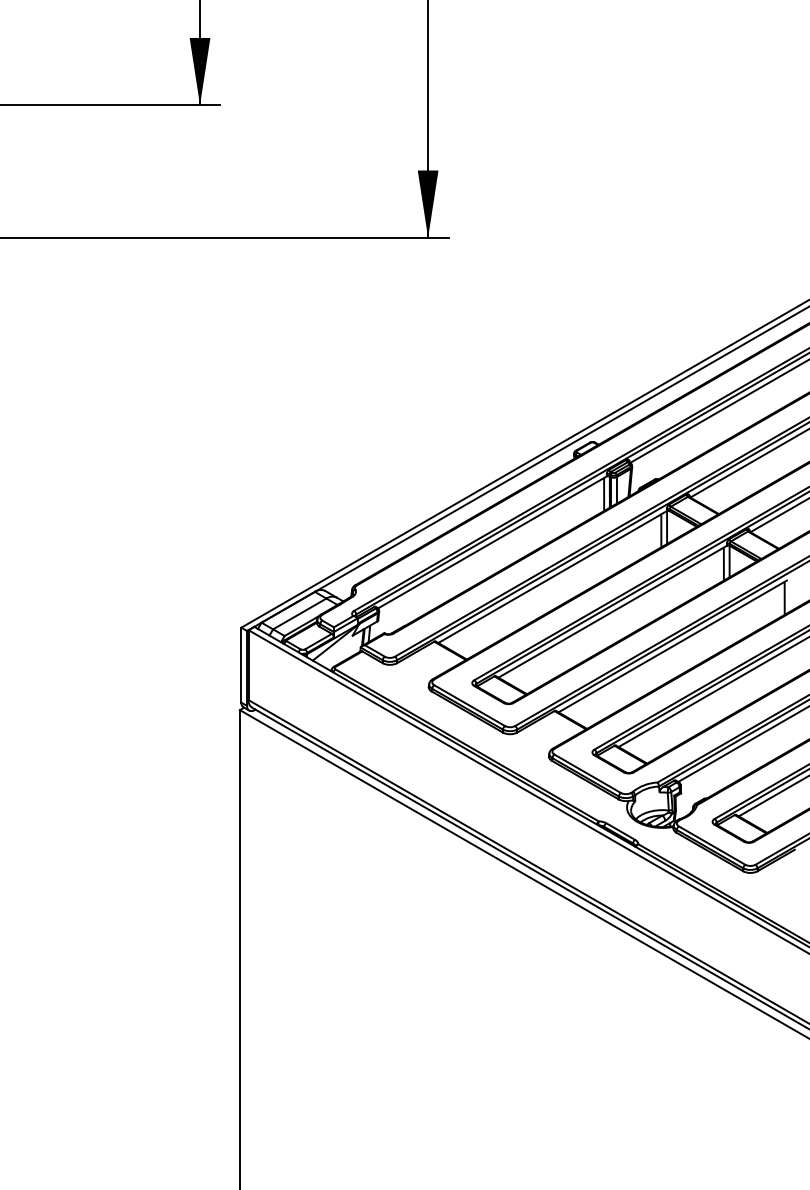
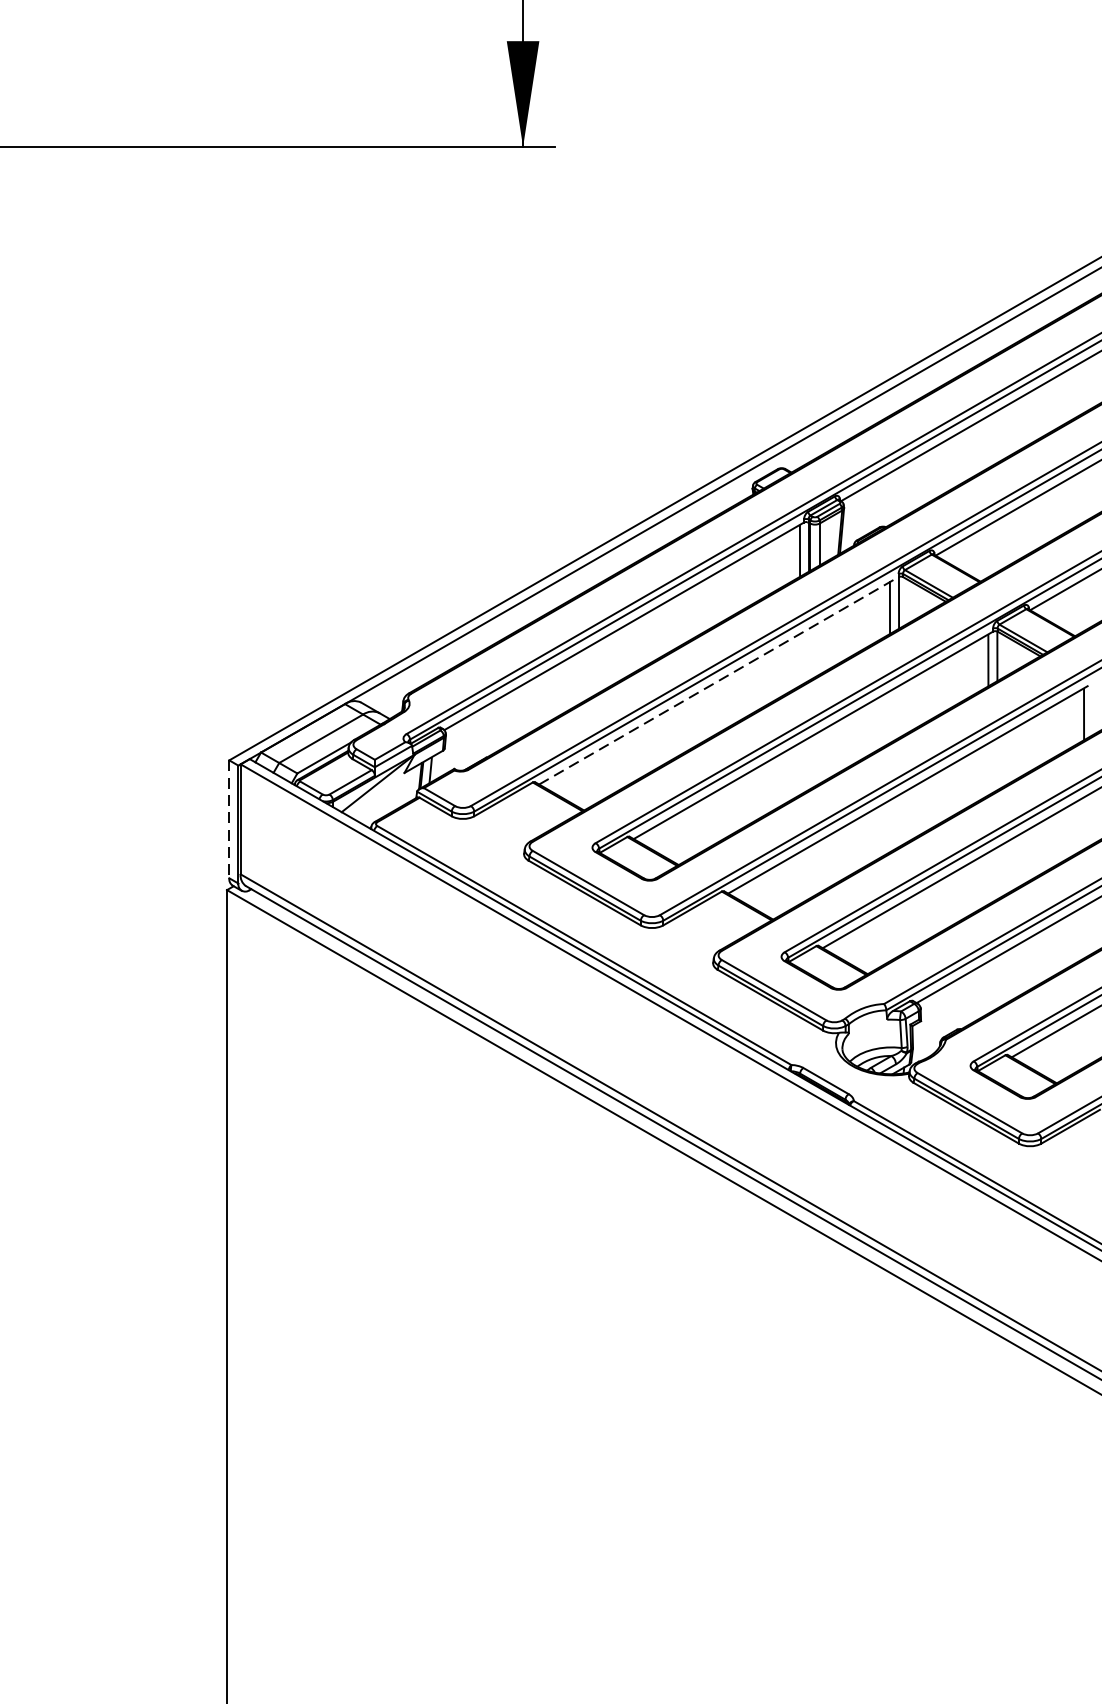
line: (552, 577) -> (718, 681), solid -> dashed
line: (241, 665) -> (229, 819), solid -> dashed

